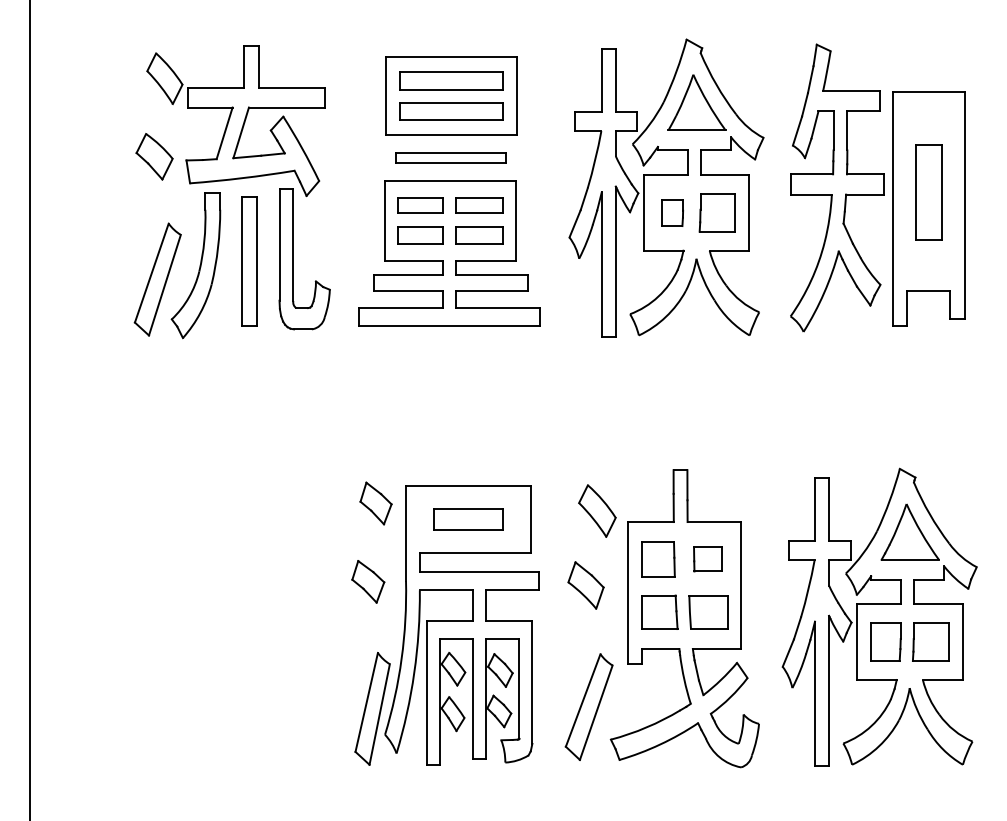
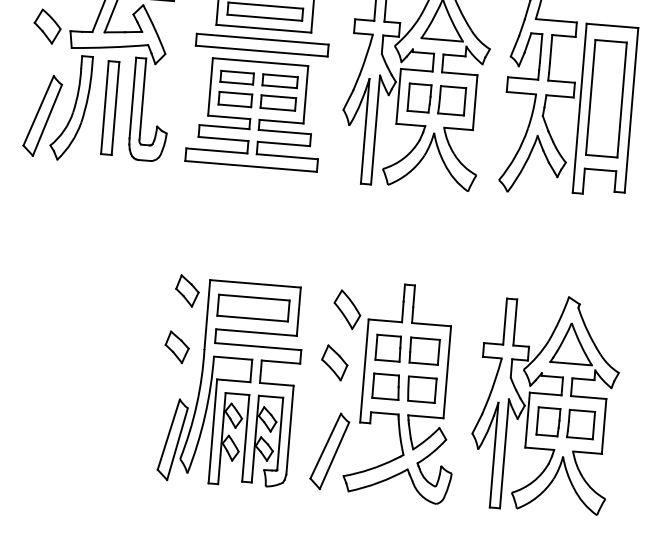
part: (450, 157) -> (261, 44), size x1.67
part: (928, 192) -> (606, 98), size x1.67
part: (672, 212) -> (419, 97), size x1.43
part: (468, 519) -> (253, 308), size x1.43
part: (707, 559) -> (424, 351), size x1.43

